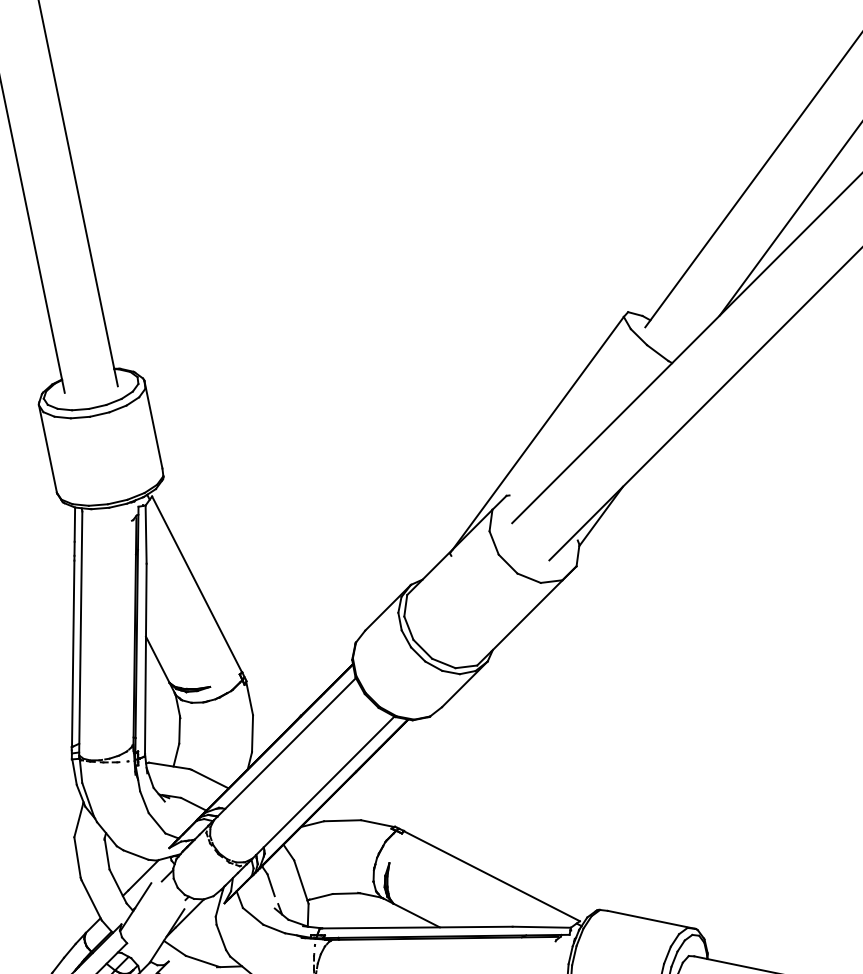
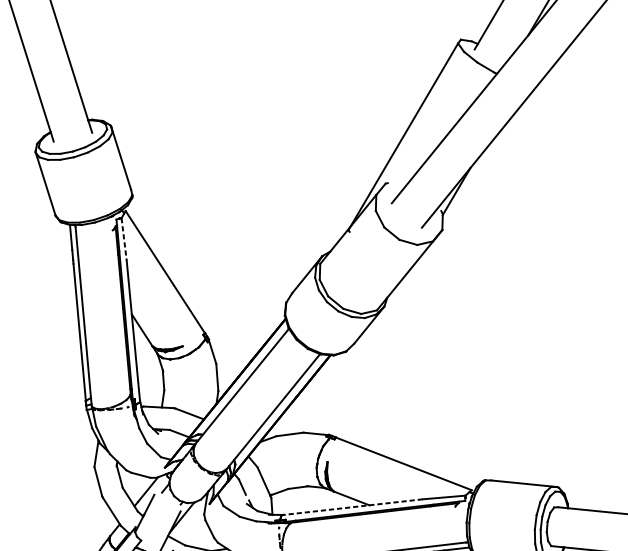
line: (146, 535) -> (124, 240), solid -> dashed
line: (415, 927) -> (351, 507), solid -> dashed

